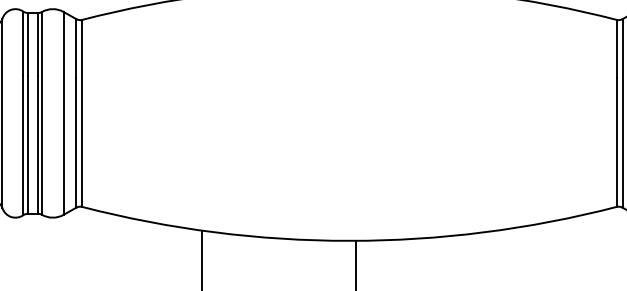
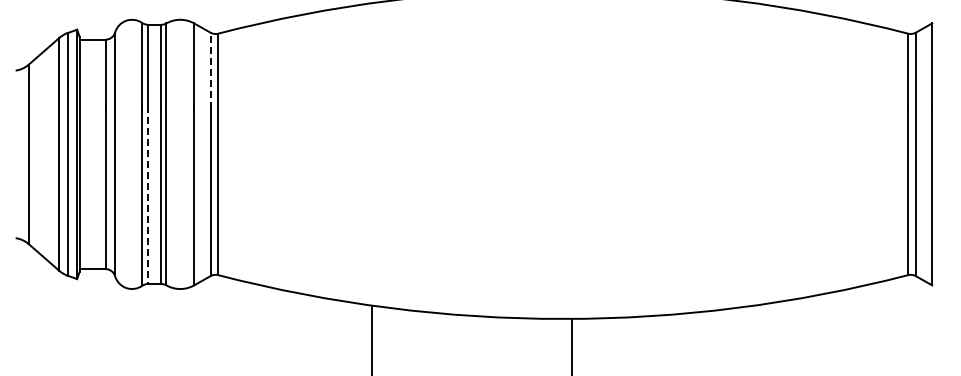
line: (76, 48) -> (210, 70), solid -> dashed
line: (27, 145) -> (147, 195), solid -> dashed

